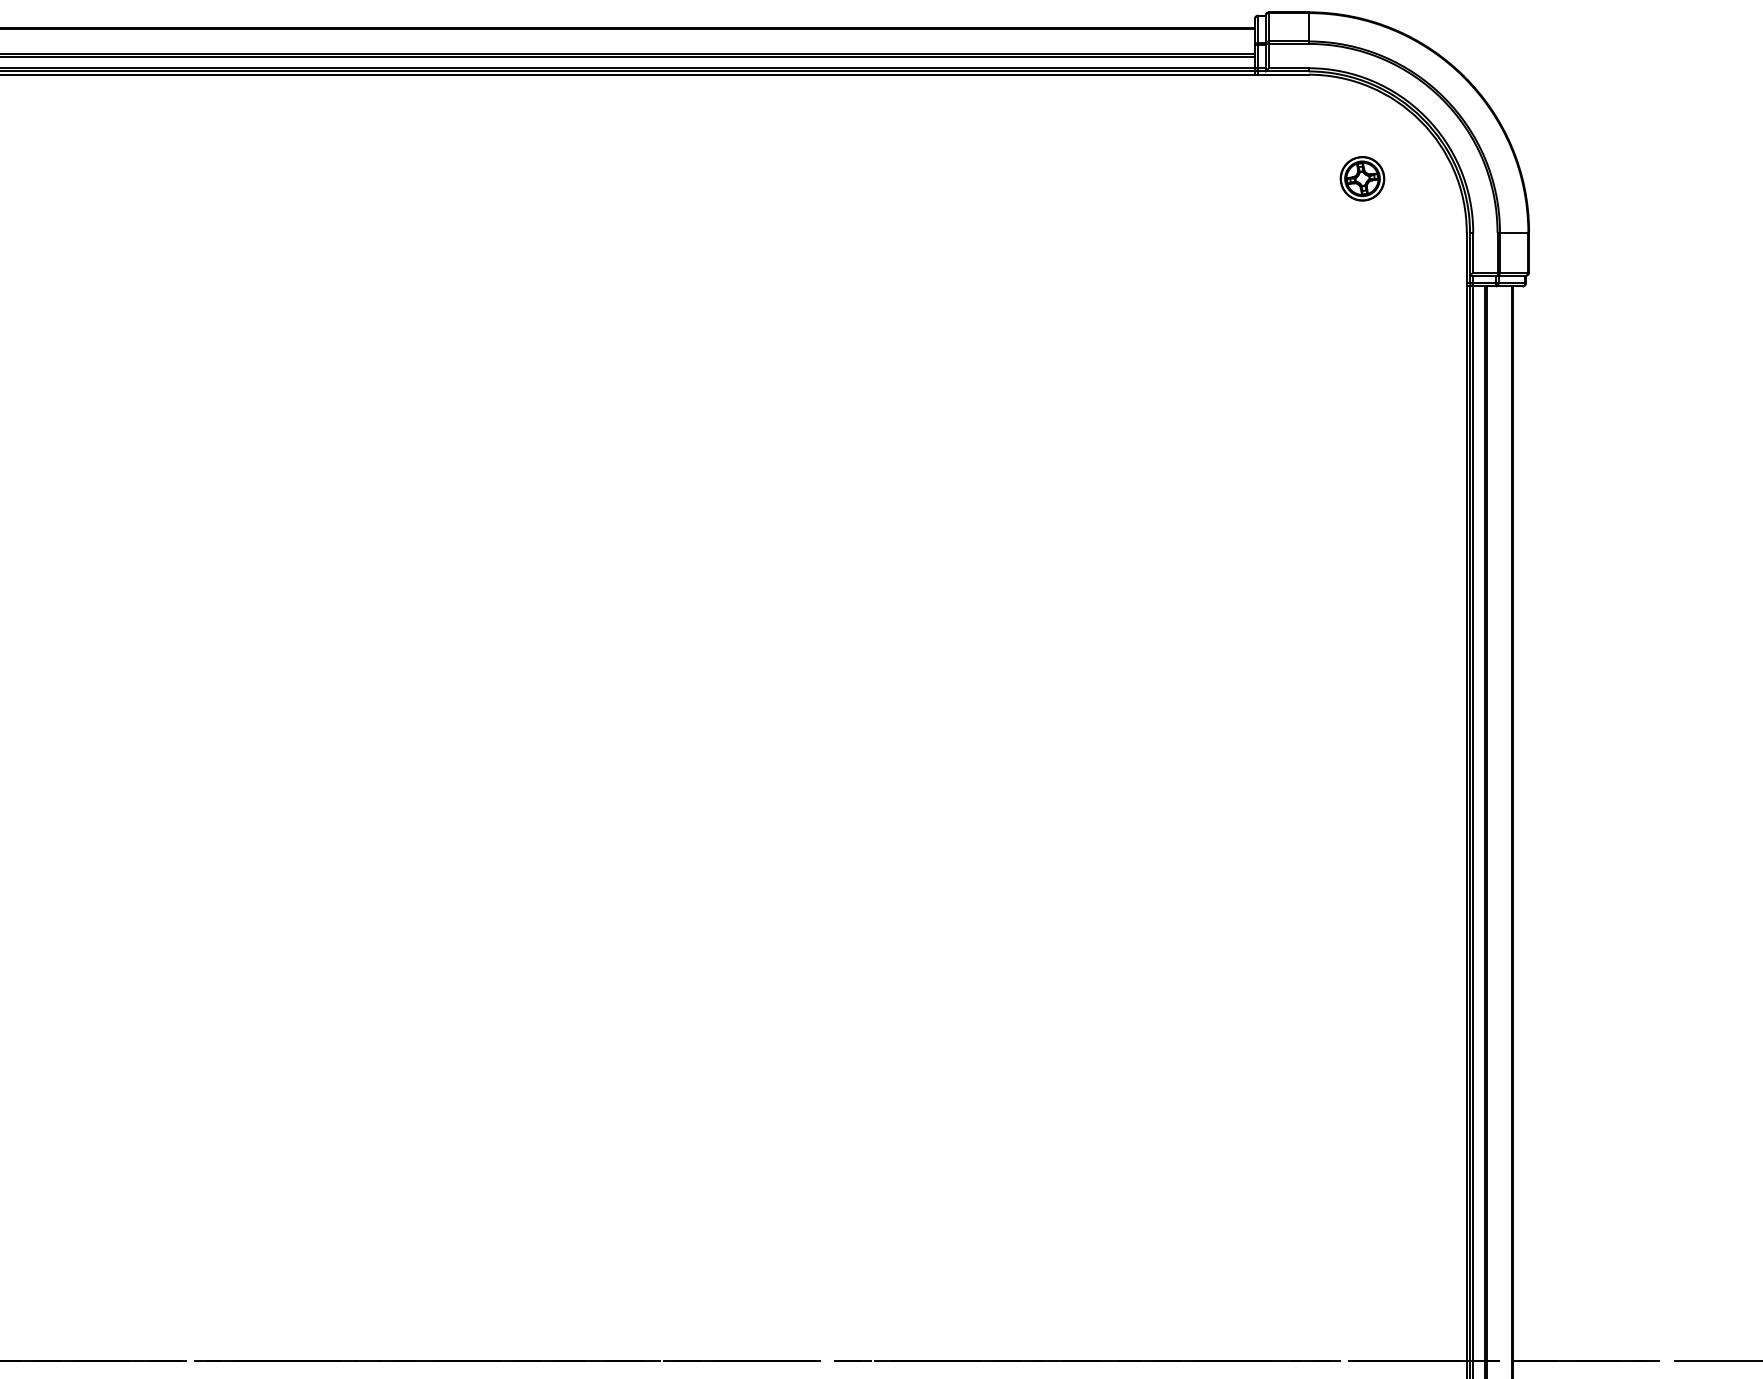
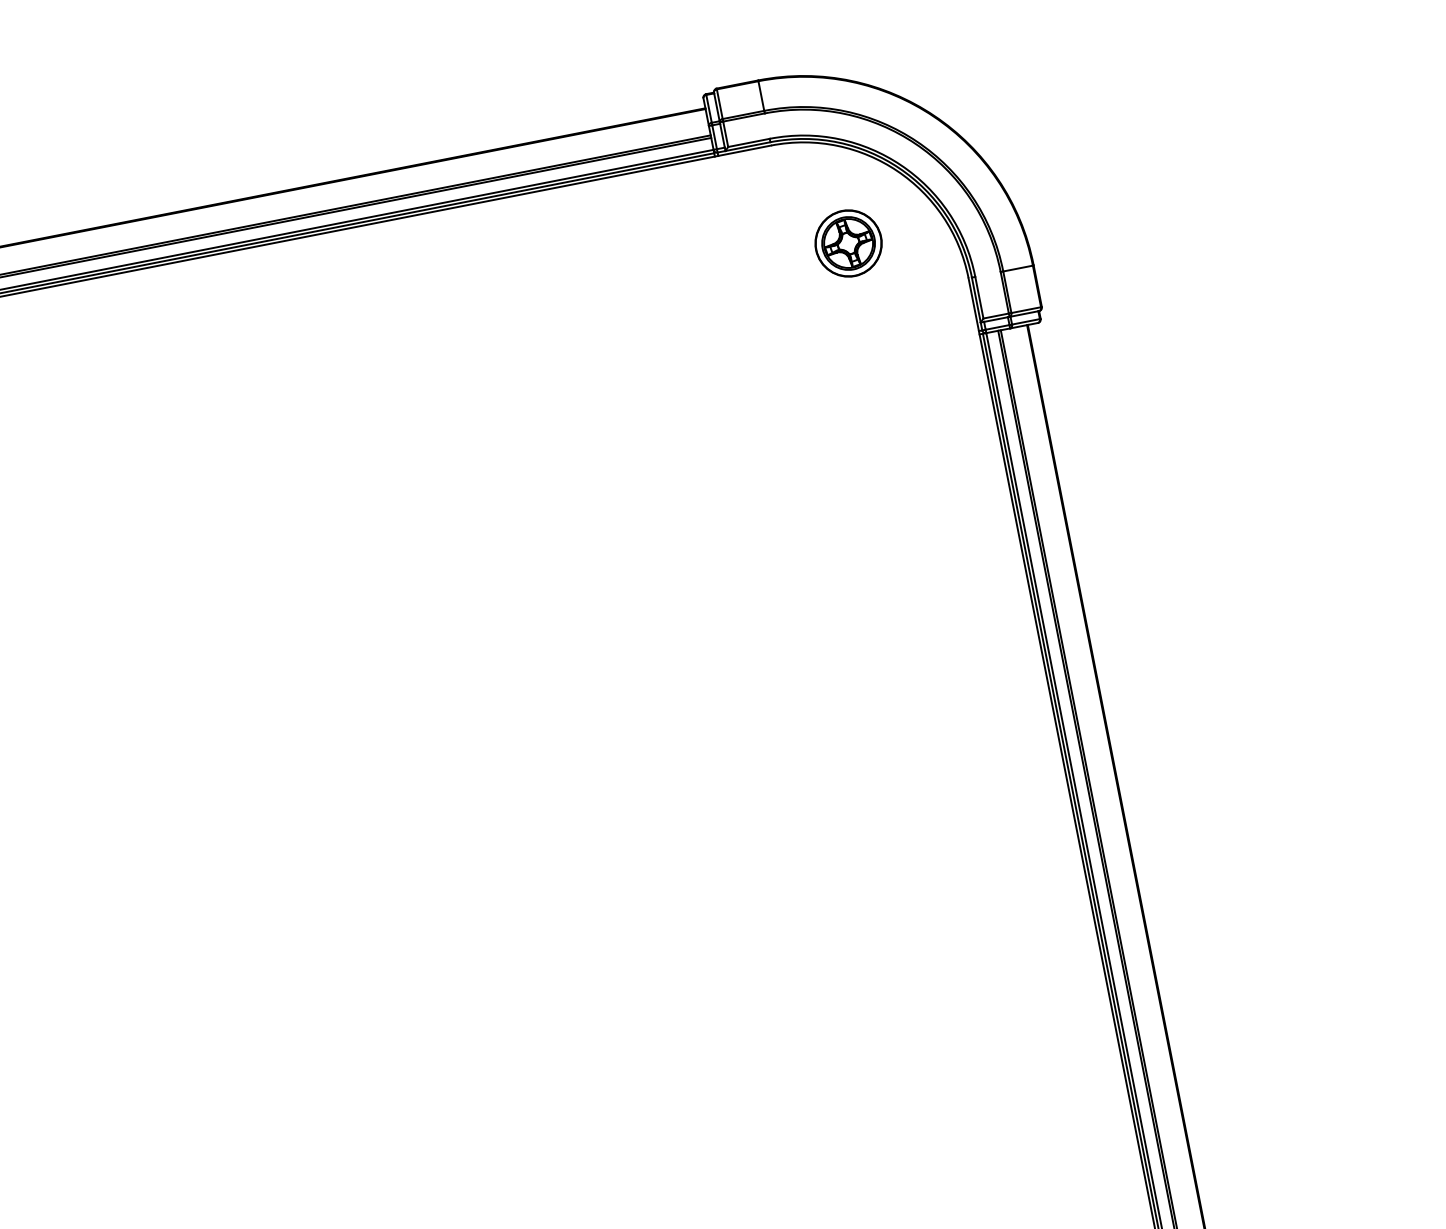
part: (1362, 178) -> (848, 243), size x1.43

